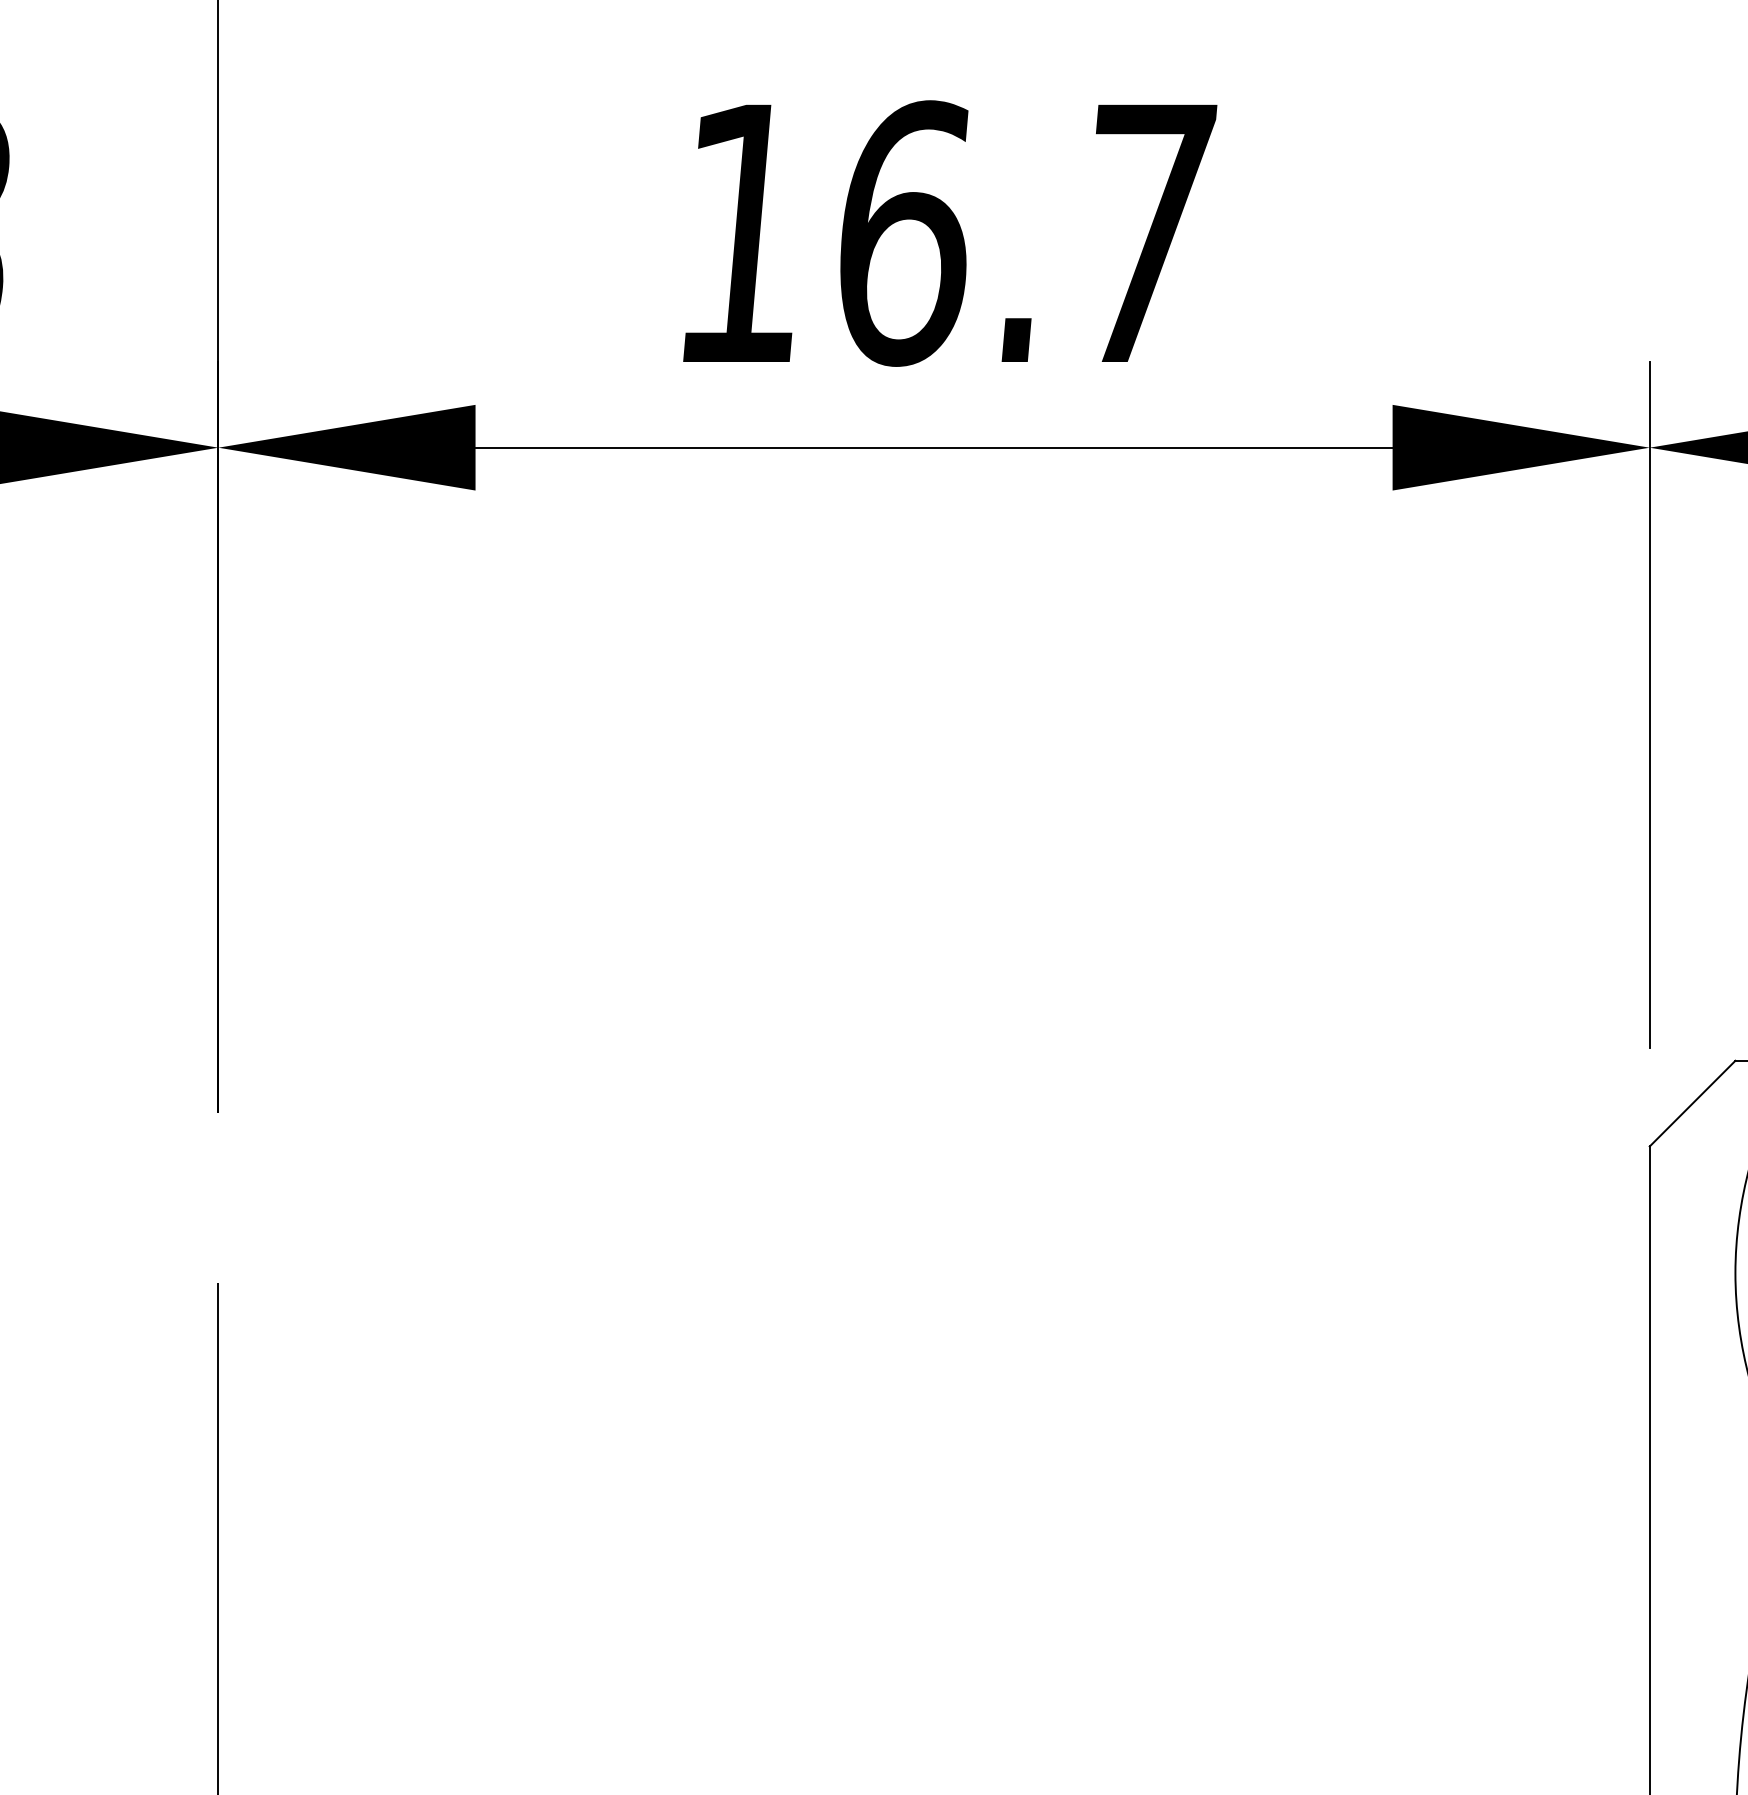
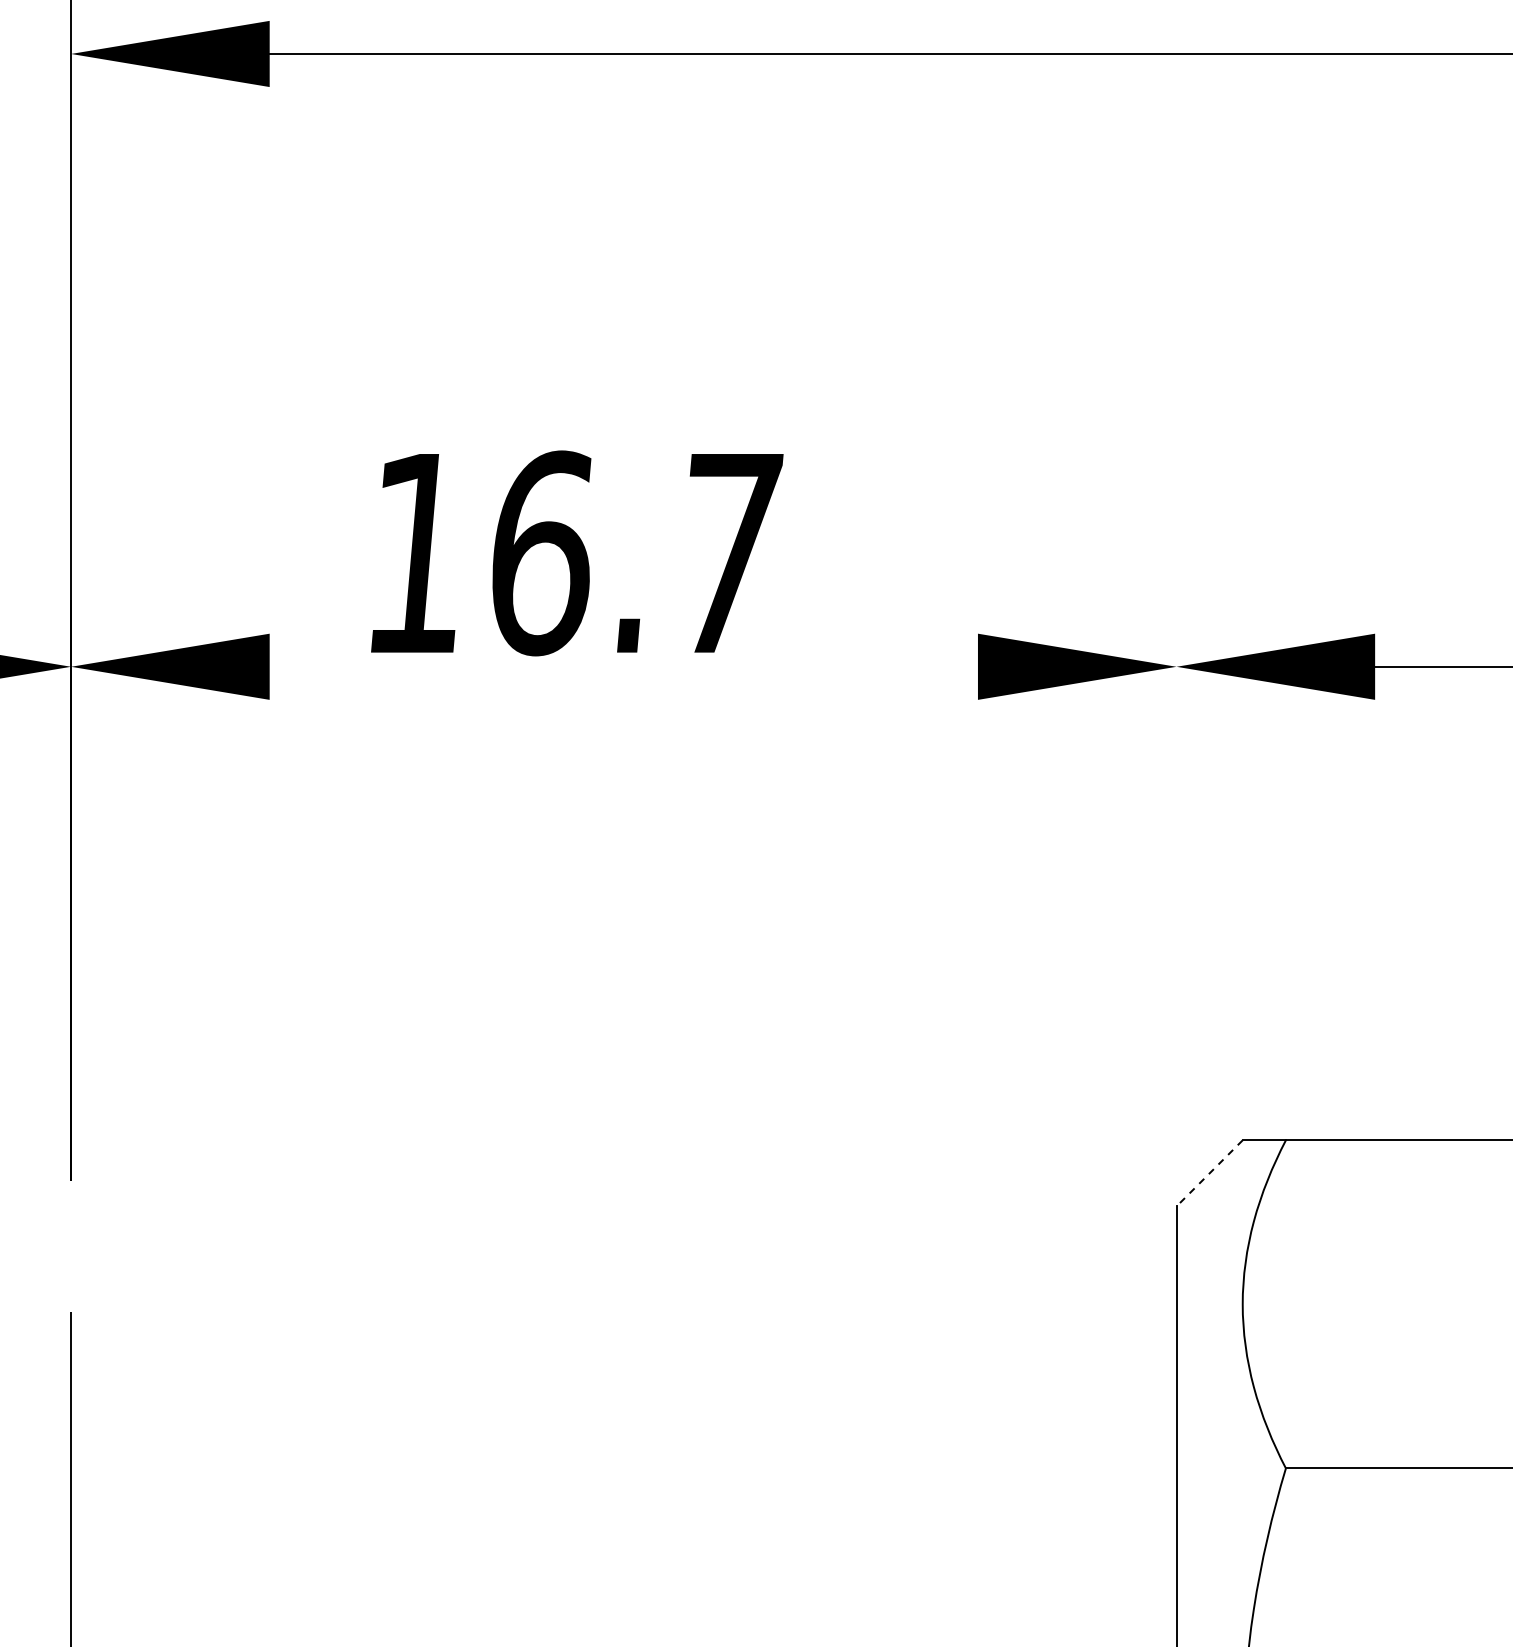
text: (950, 233) -> (577, 553), moved
line: (933, 447) -> (623, 666), removed
line: (1649, 704) -> (1176, 865), removed
line: (1692, 1103) -> (1209, 1173), solid -> dashed

